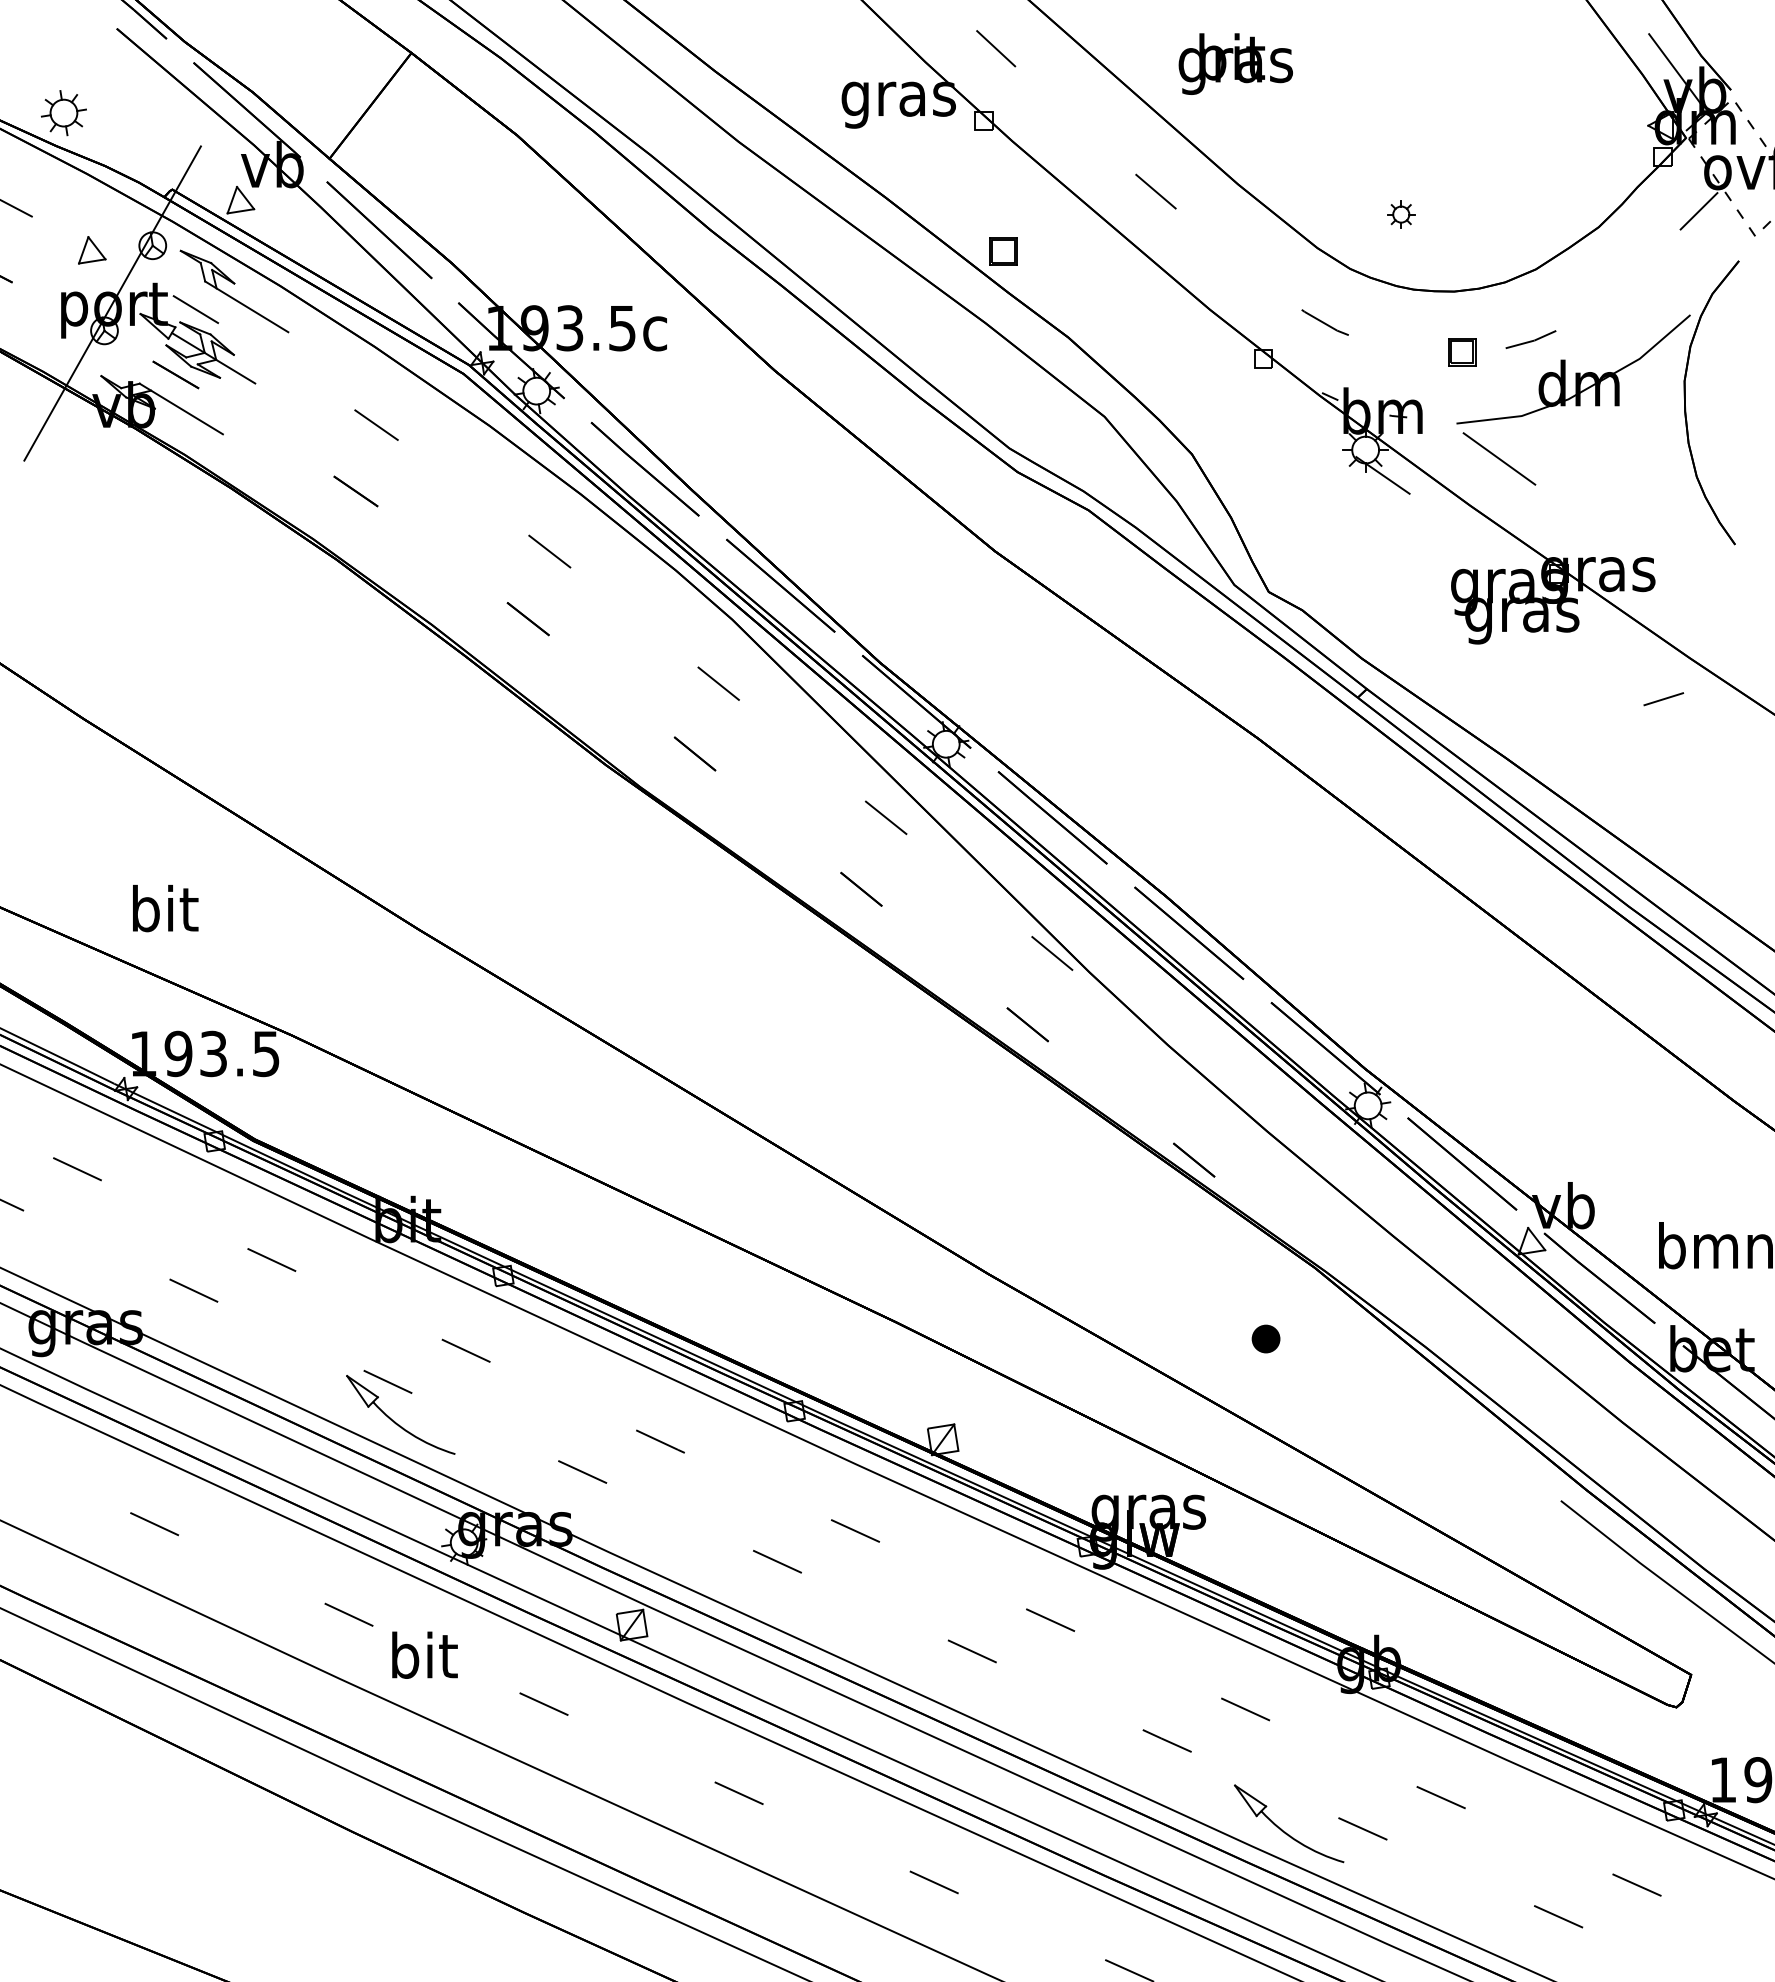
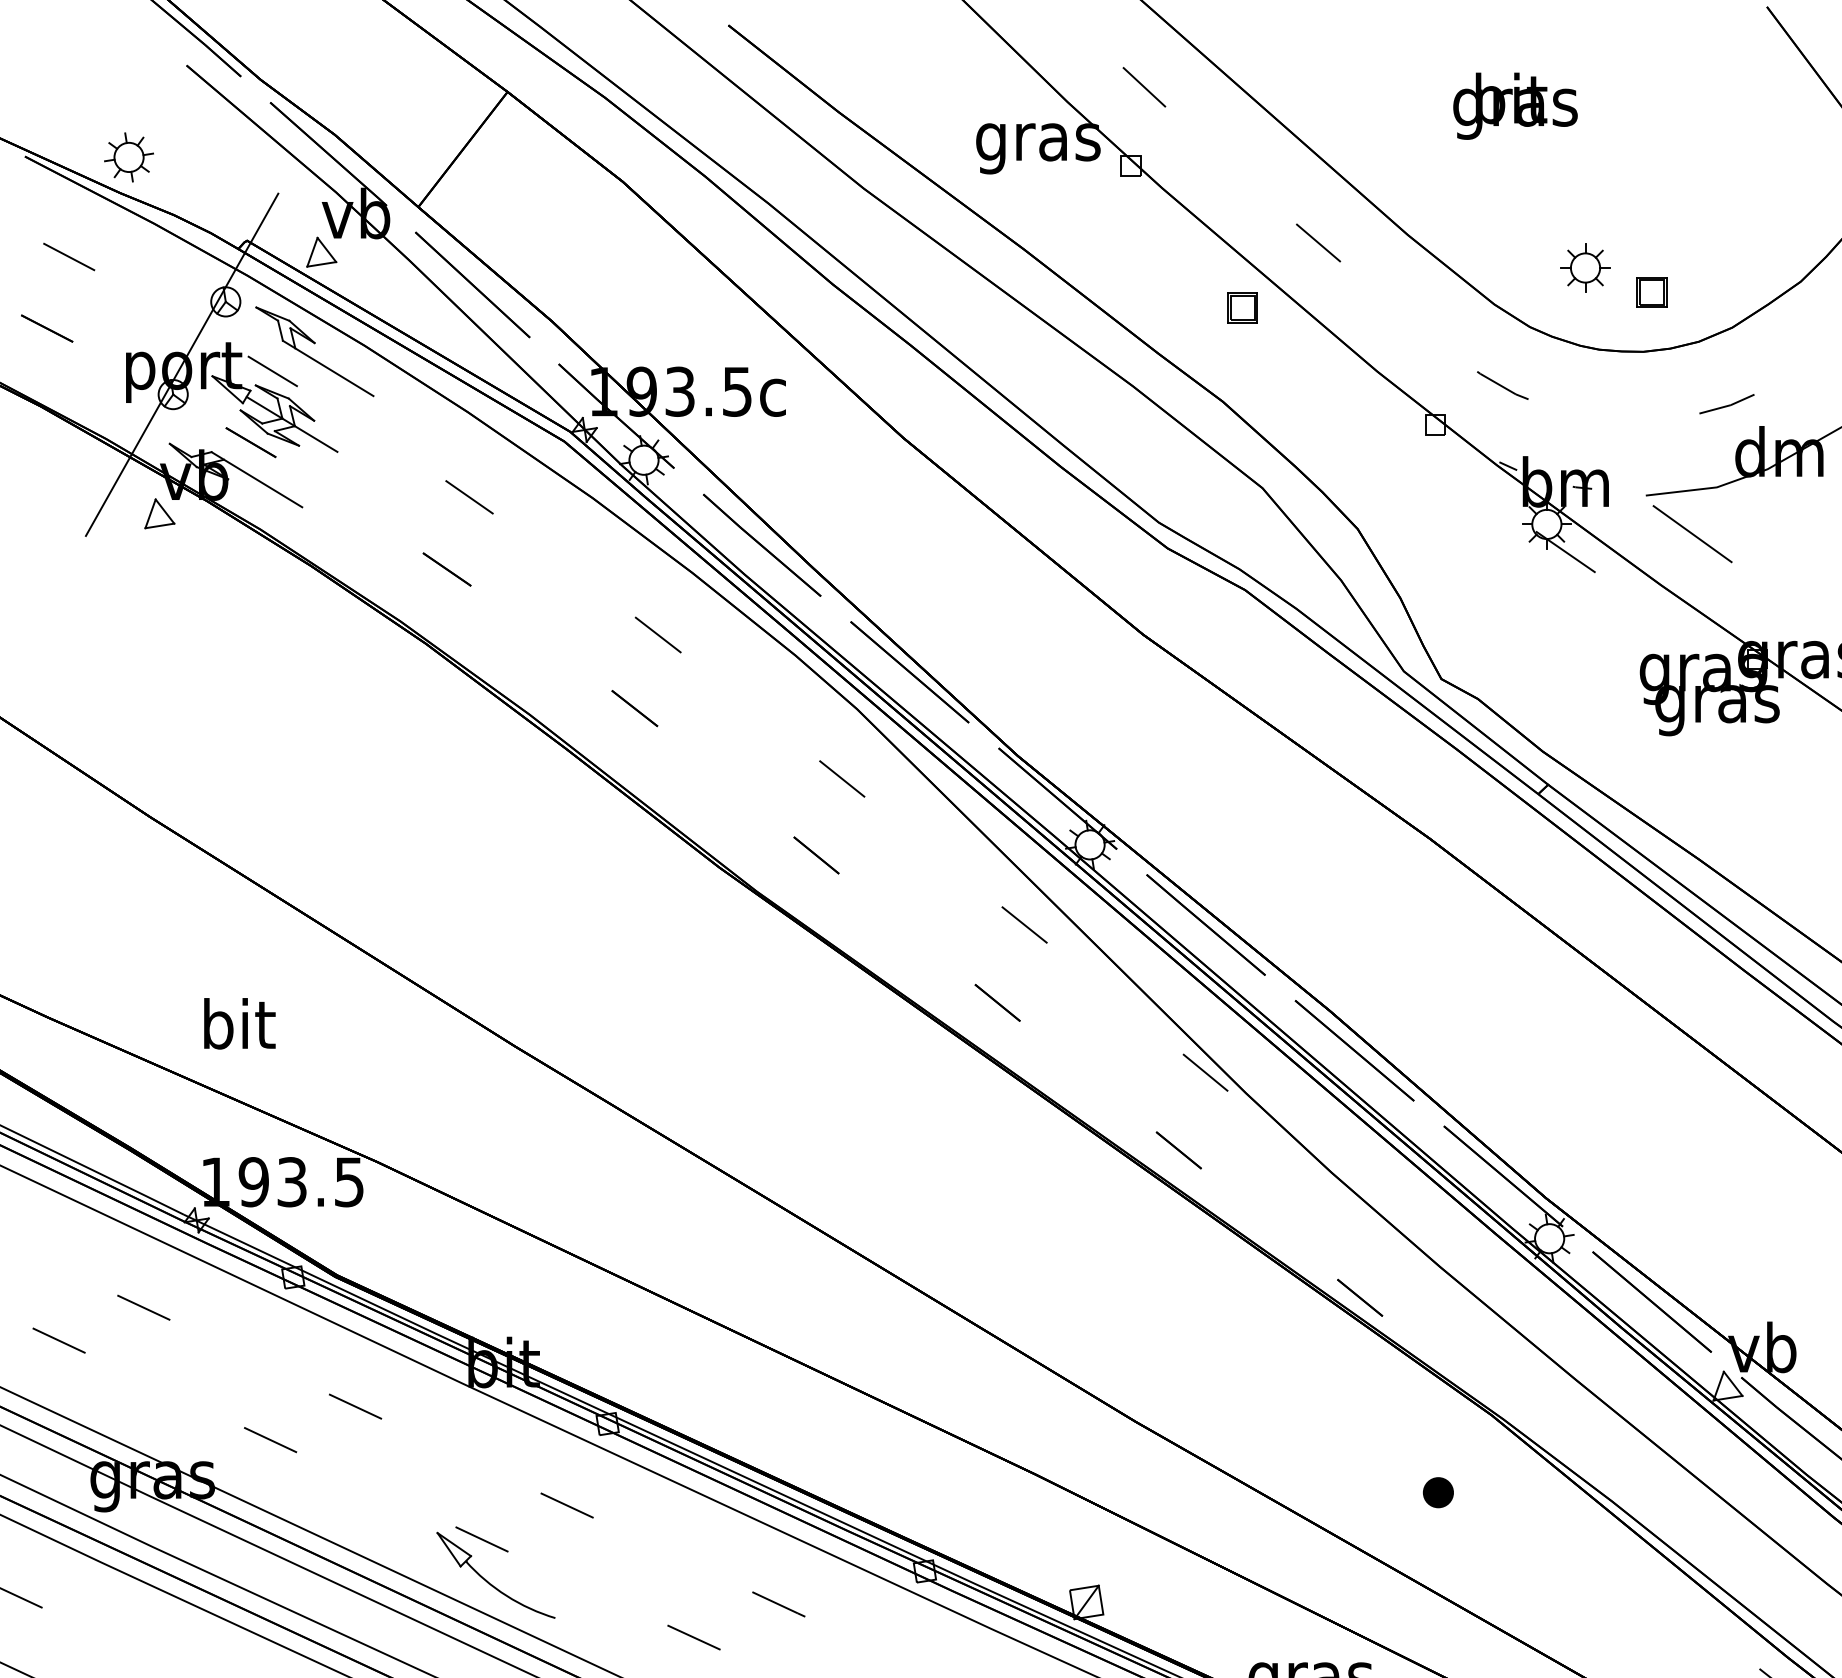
text: (1235, 63) -> (1515, 105), moved
part: (1401, 214) -> (1585, 267), size x1.67
part: (92, 250) -> (160, 514), moved
part: (1003, 251) -> (1242, 308), moved
part: (1462, 352) -> (1652, 292), moved

